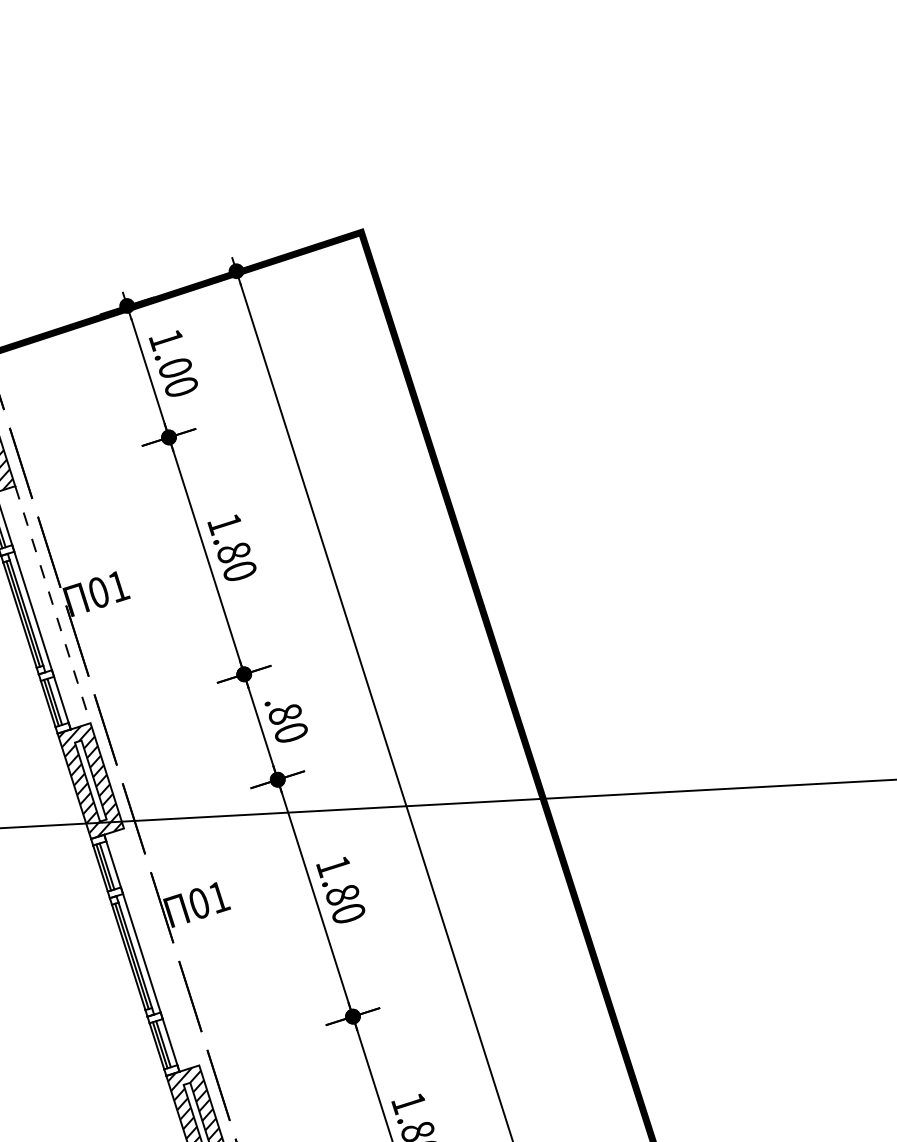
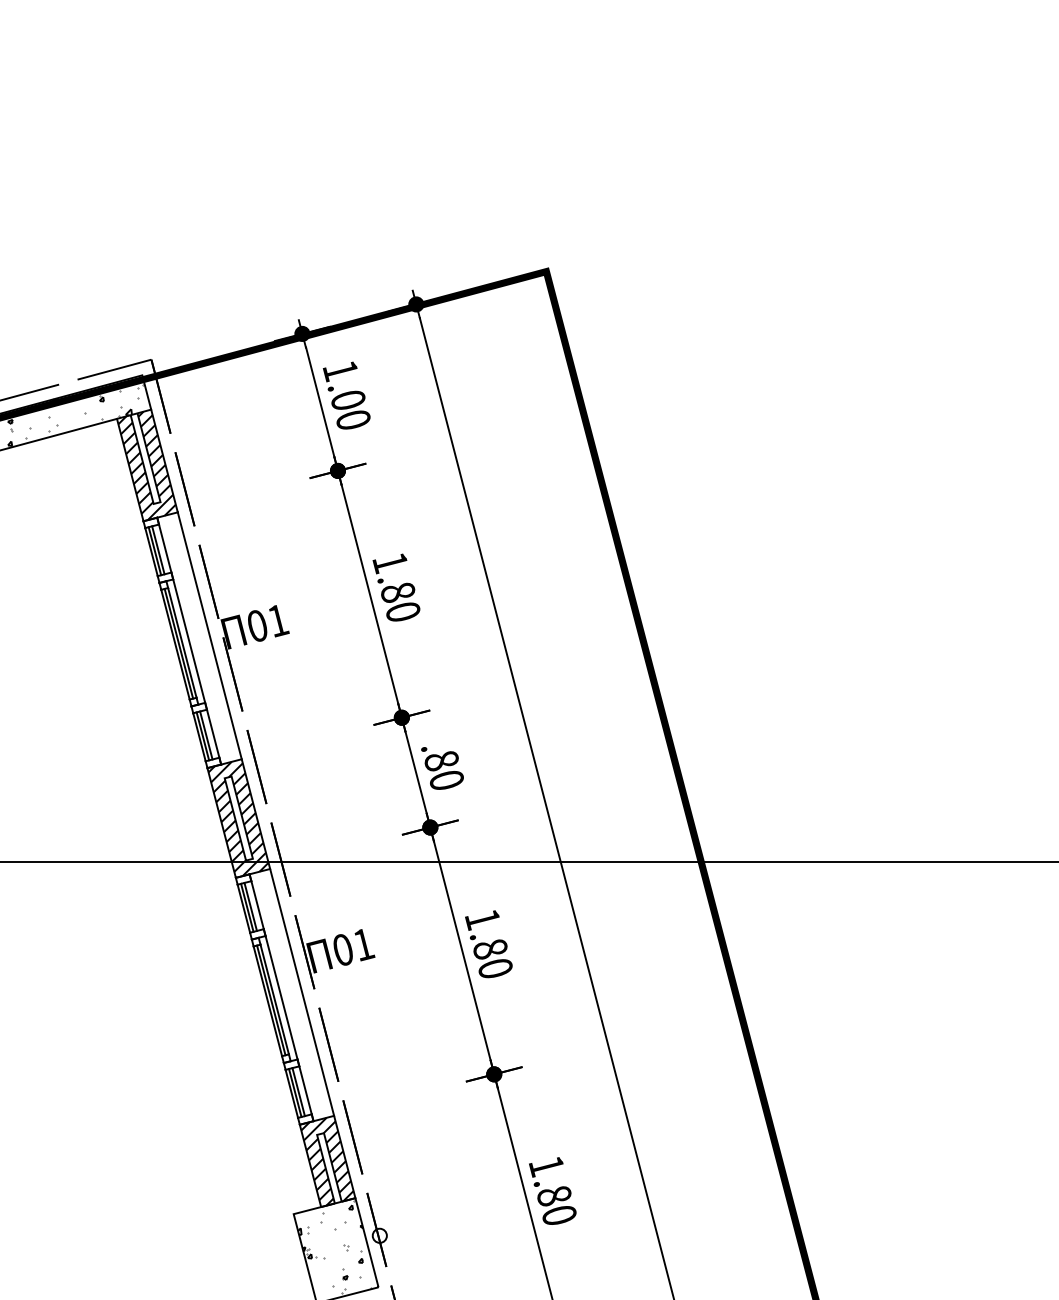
line: (52, 604) -> (209, 635), dashed -> solid
line: (161, 946) -> (302, 991), added

